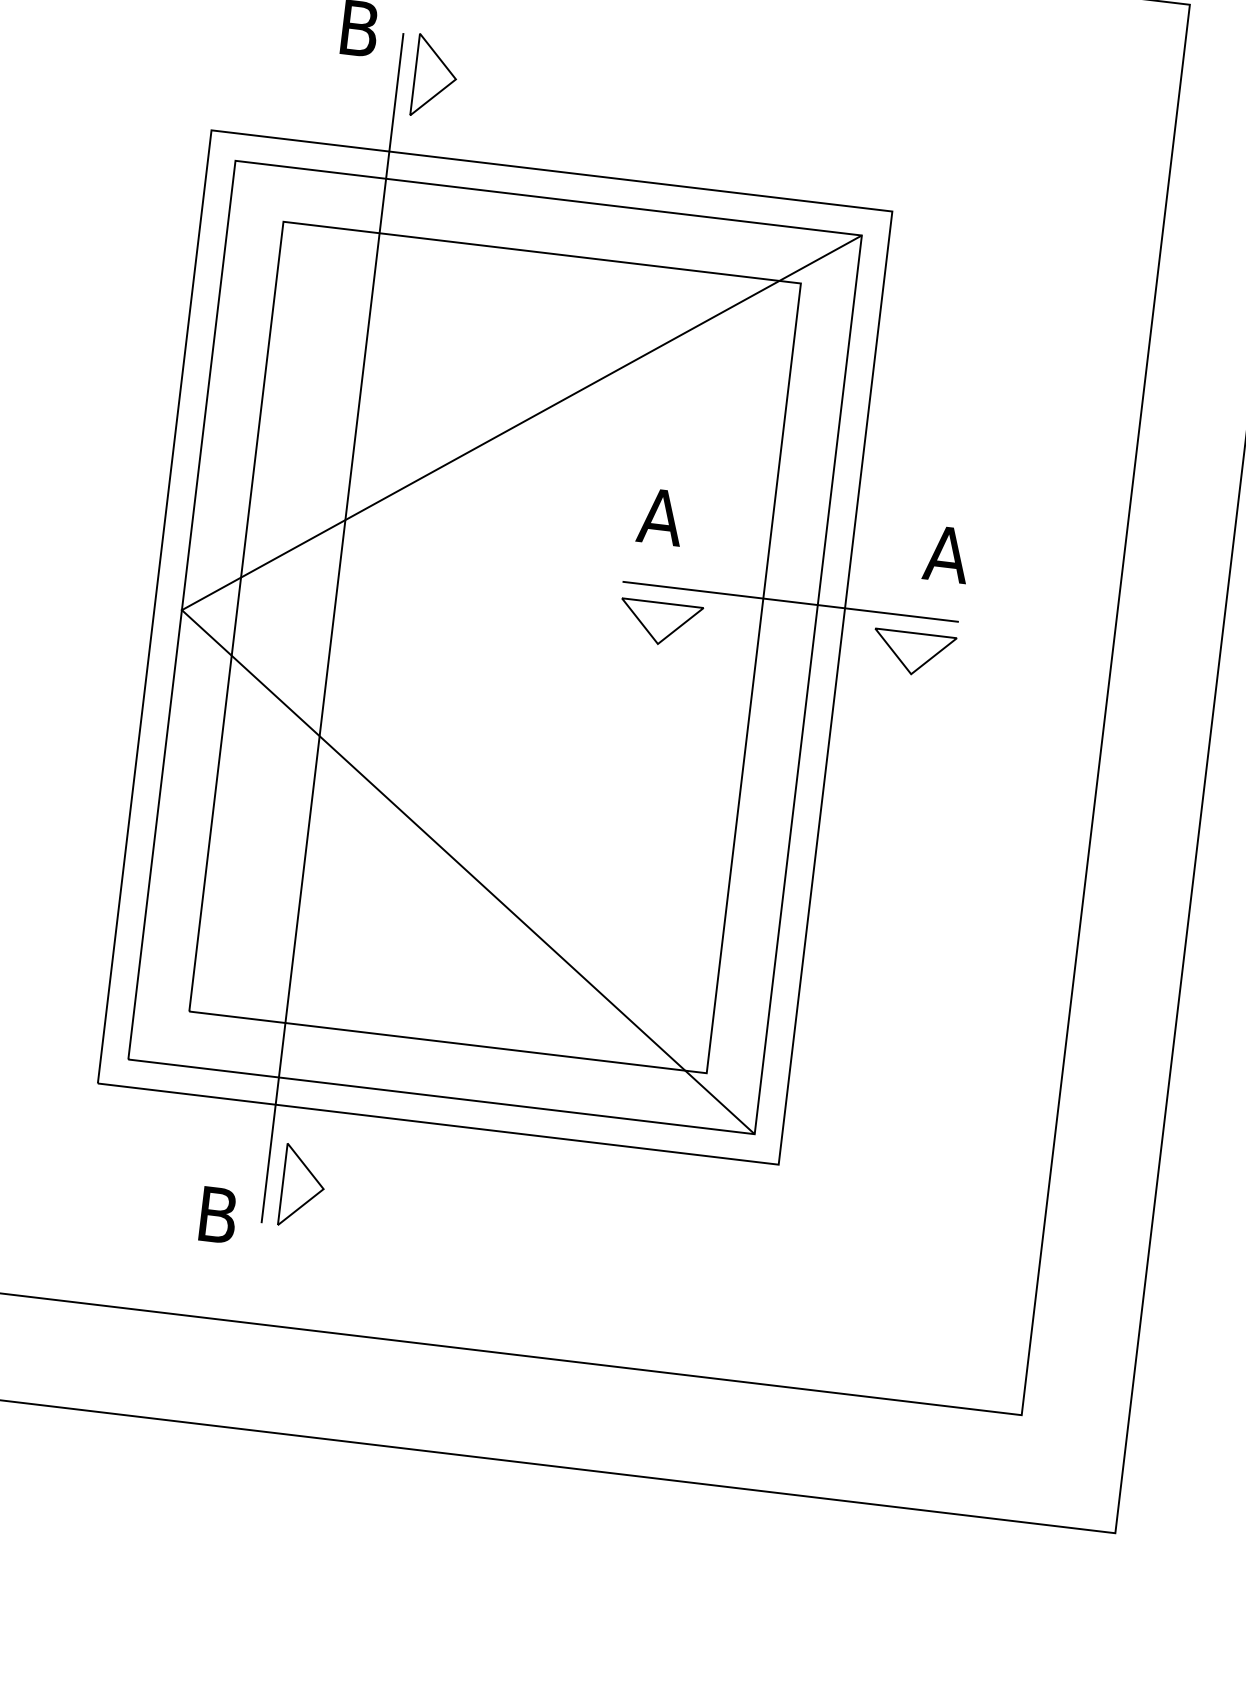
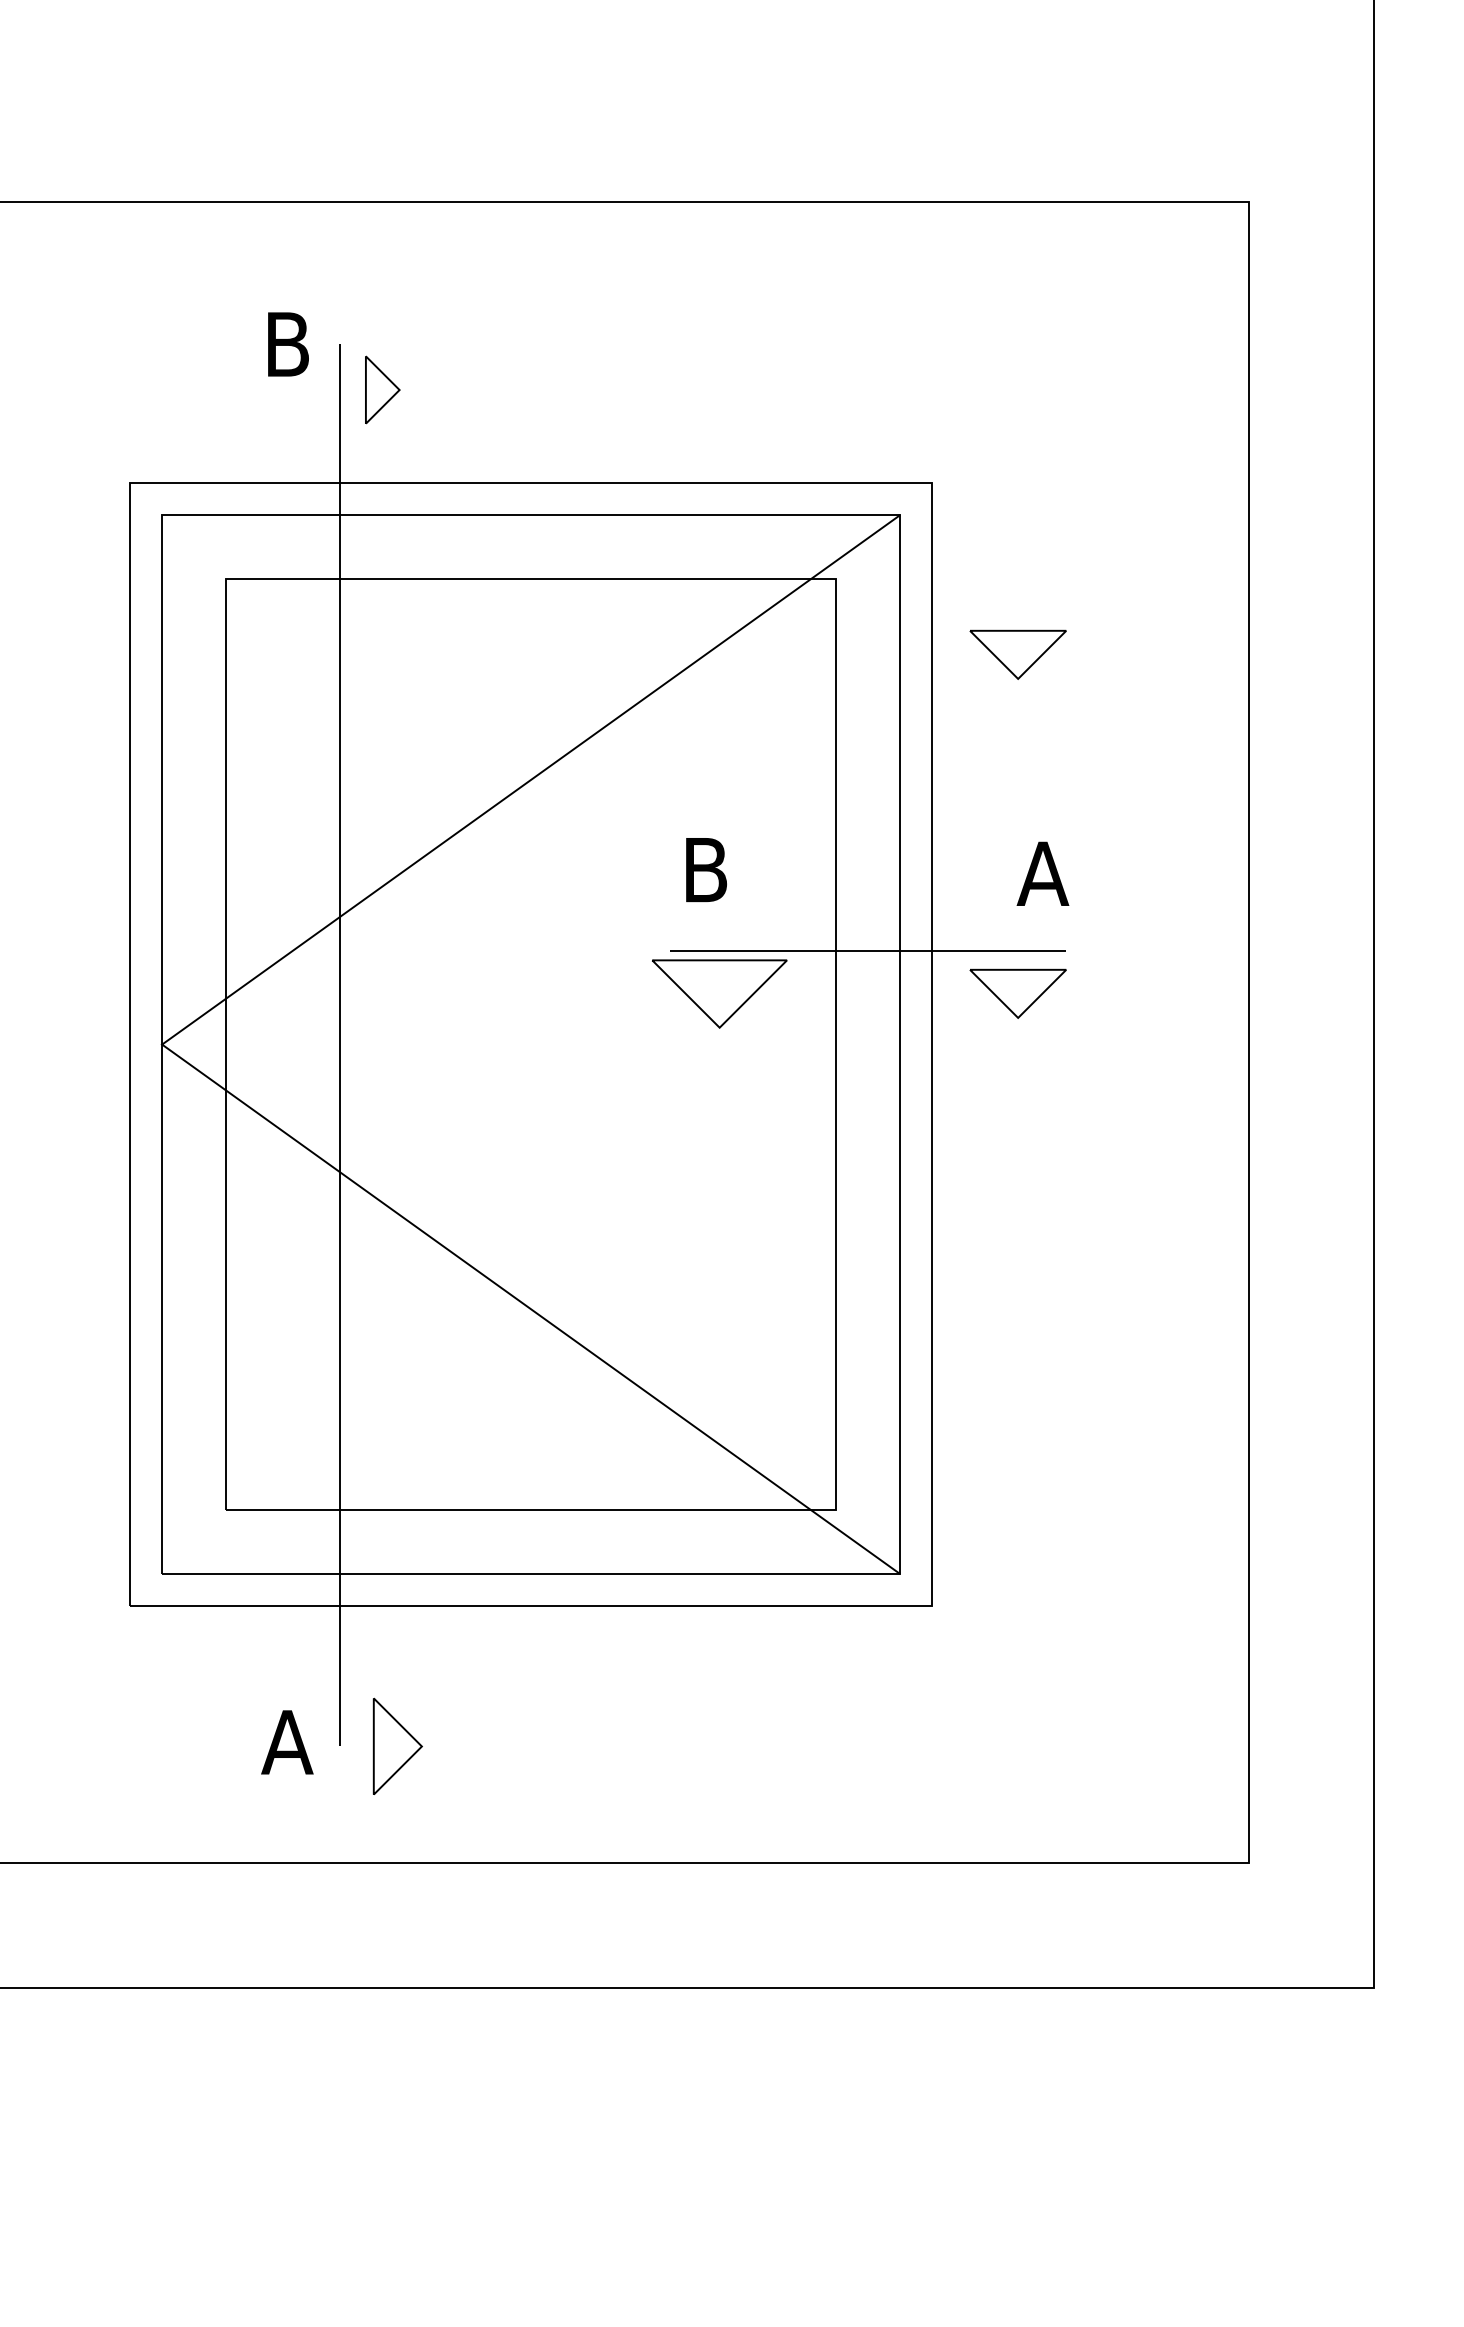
part: (435, 76) -> (382, 389), size x0.7
part: (947, 365) -> (1017, 654), added
text: (660, 517) -> (705, 870), A -> B
part: (660, 623) -> (719, 993), size x1.4
part: (302, 1185) -> (397, 1745), moved
text: (217, 1215) -> (287, 1742), B -> A

